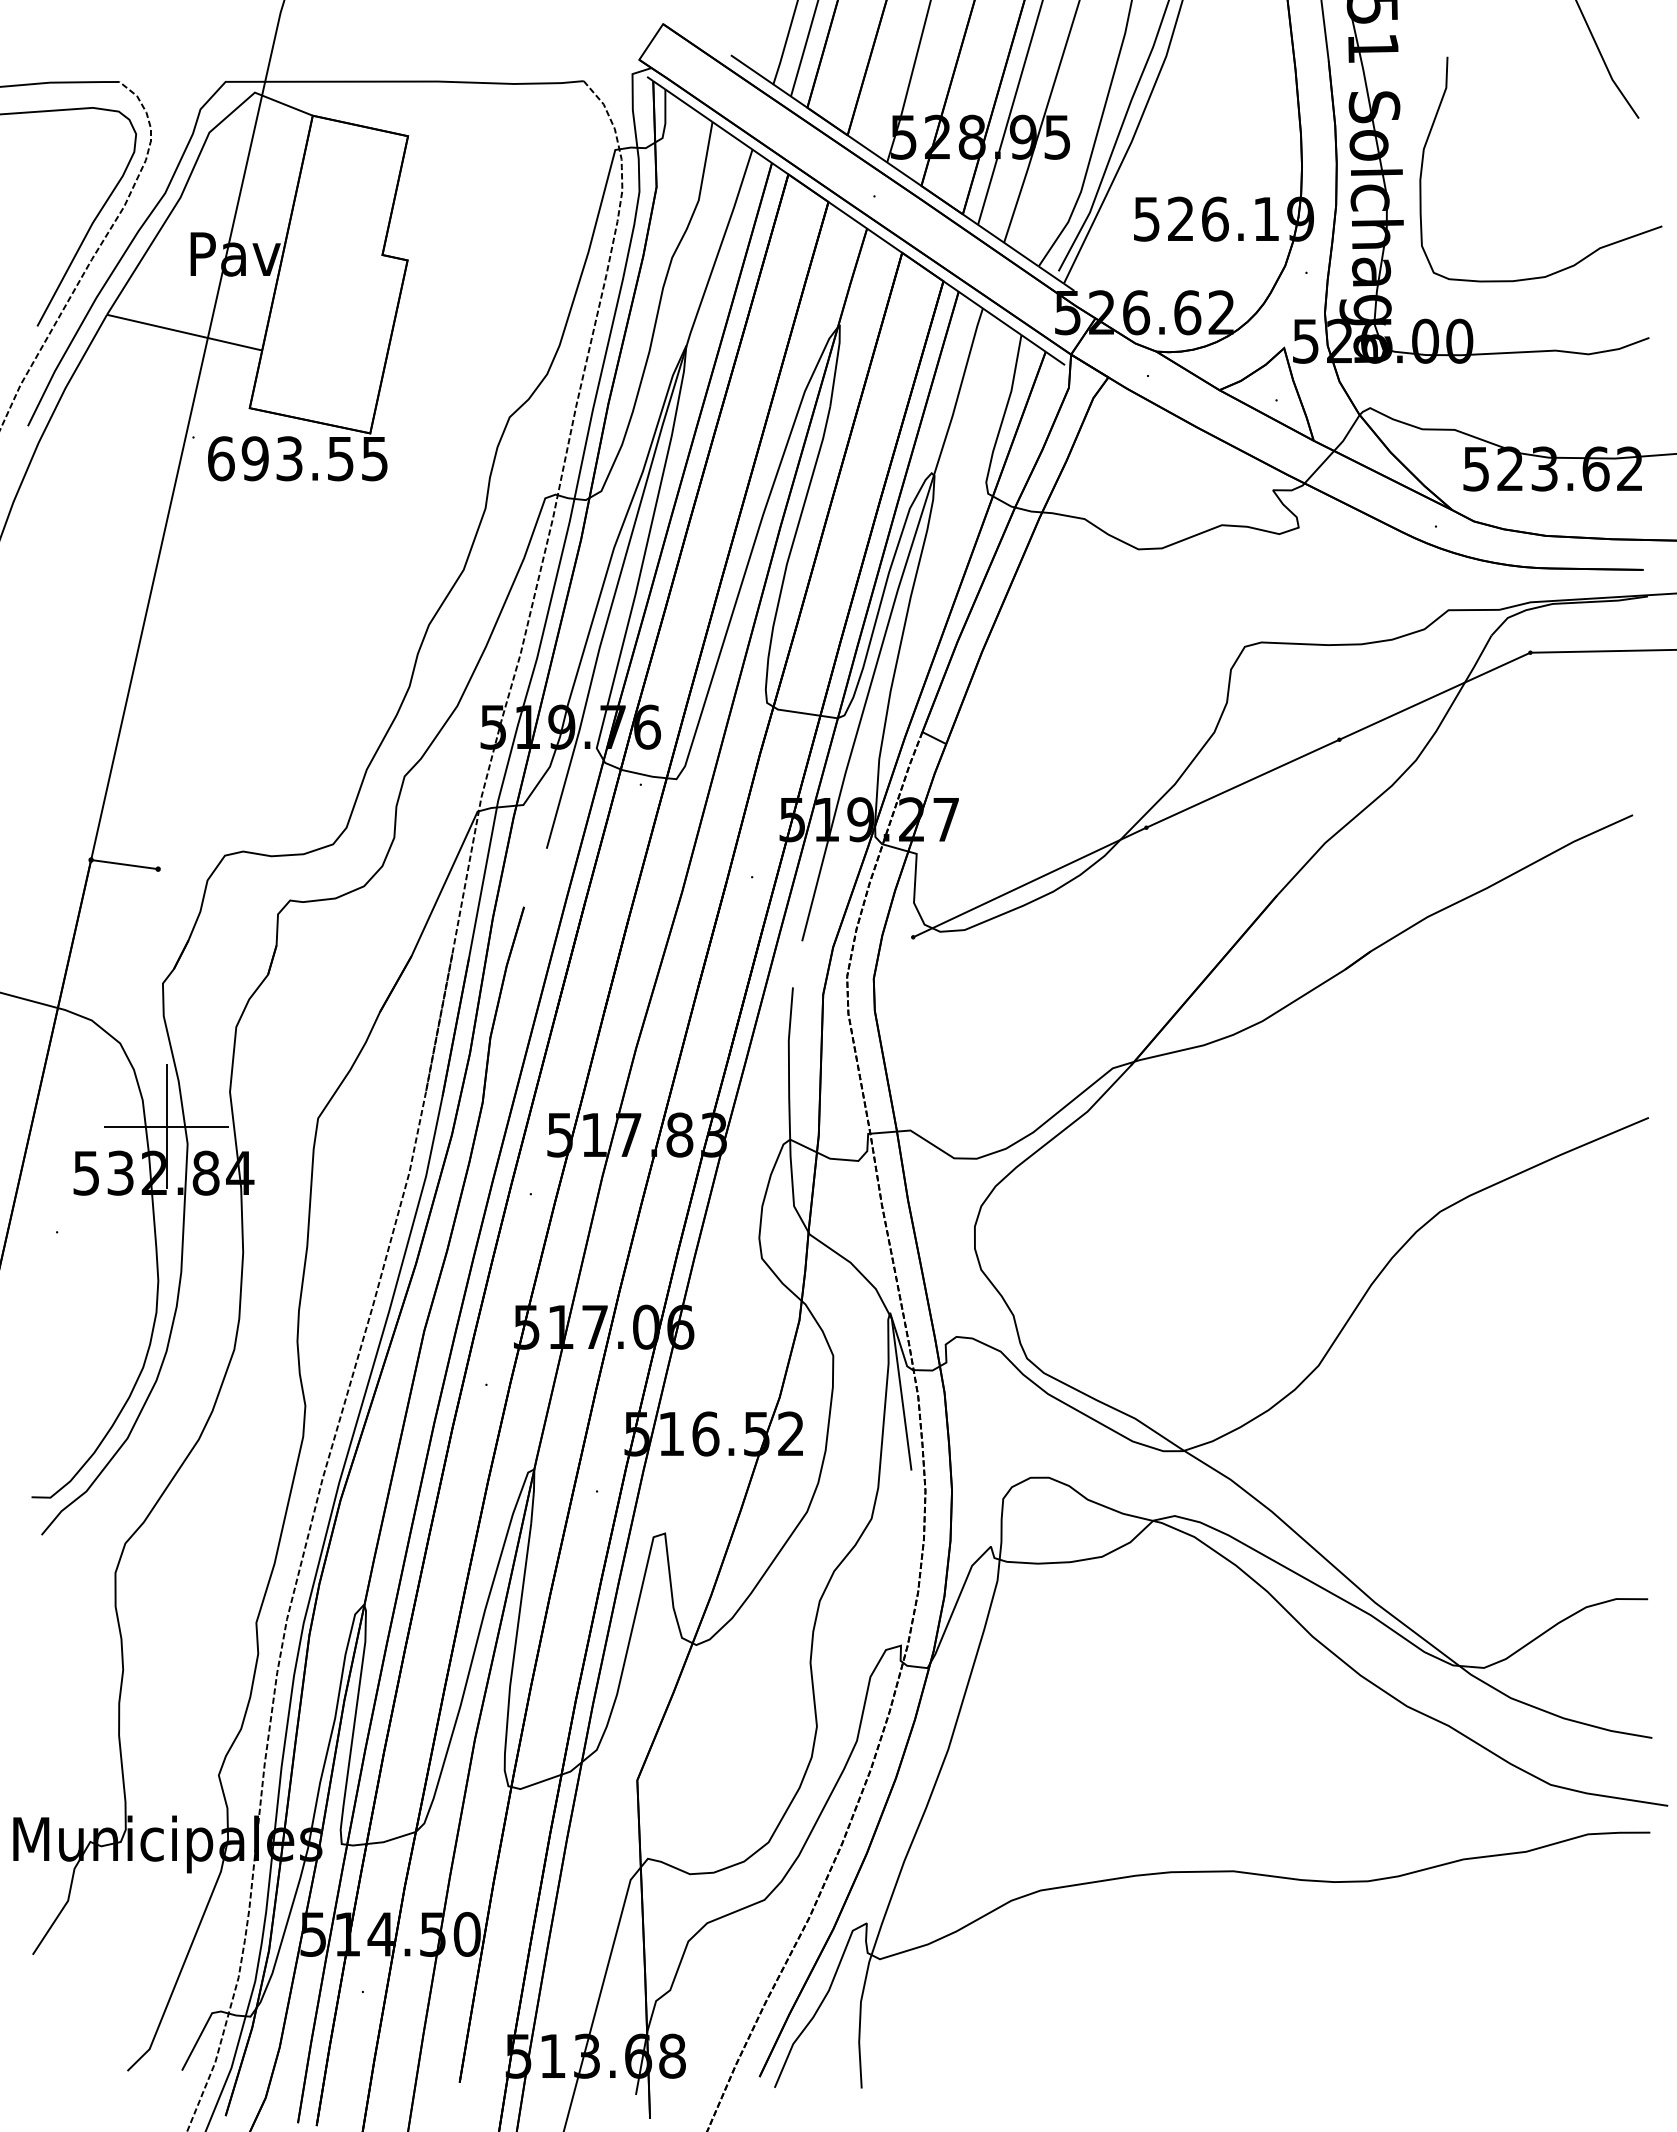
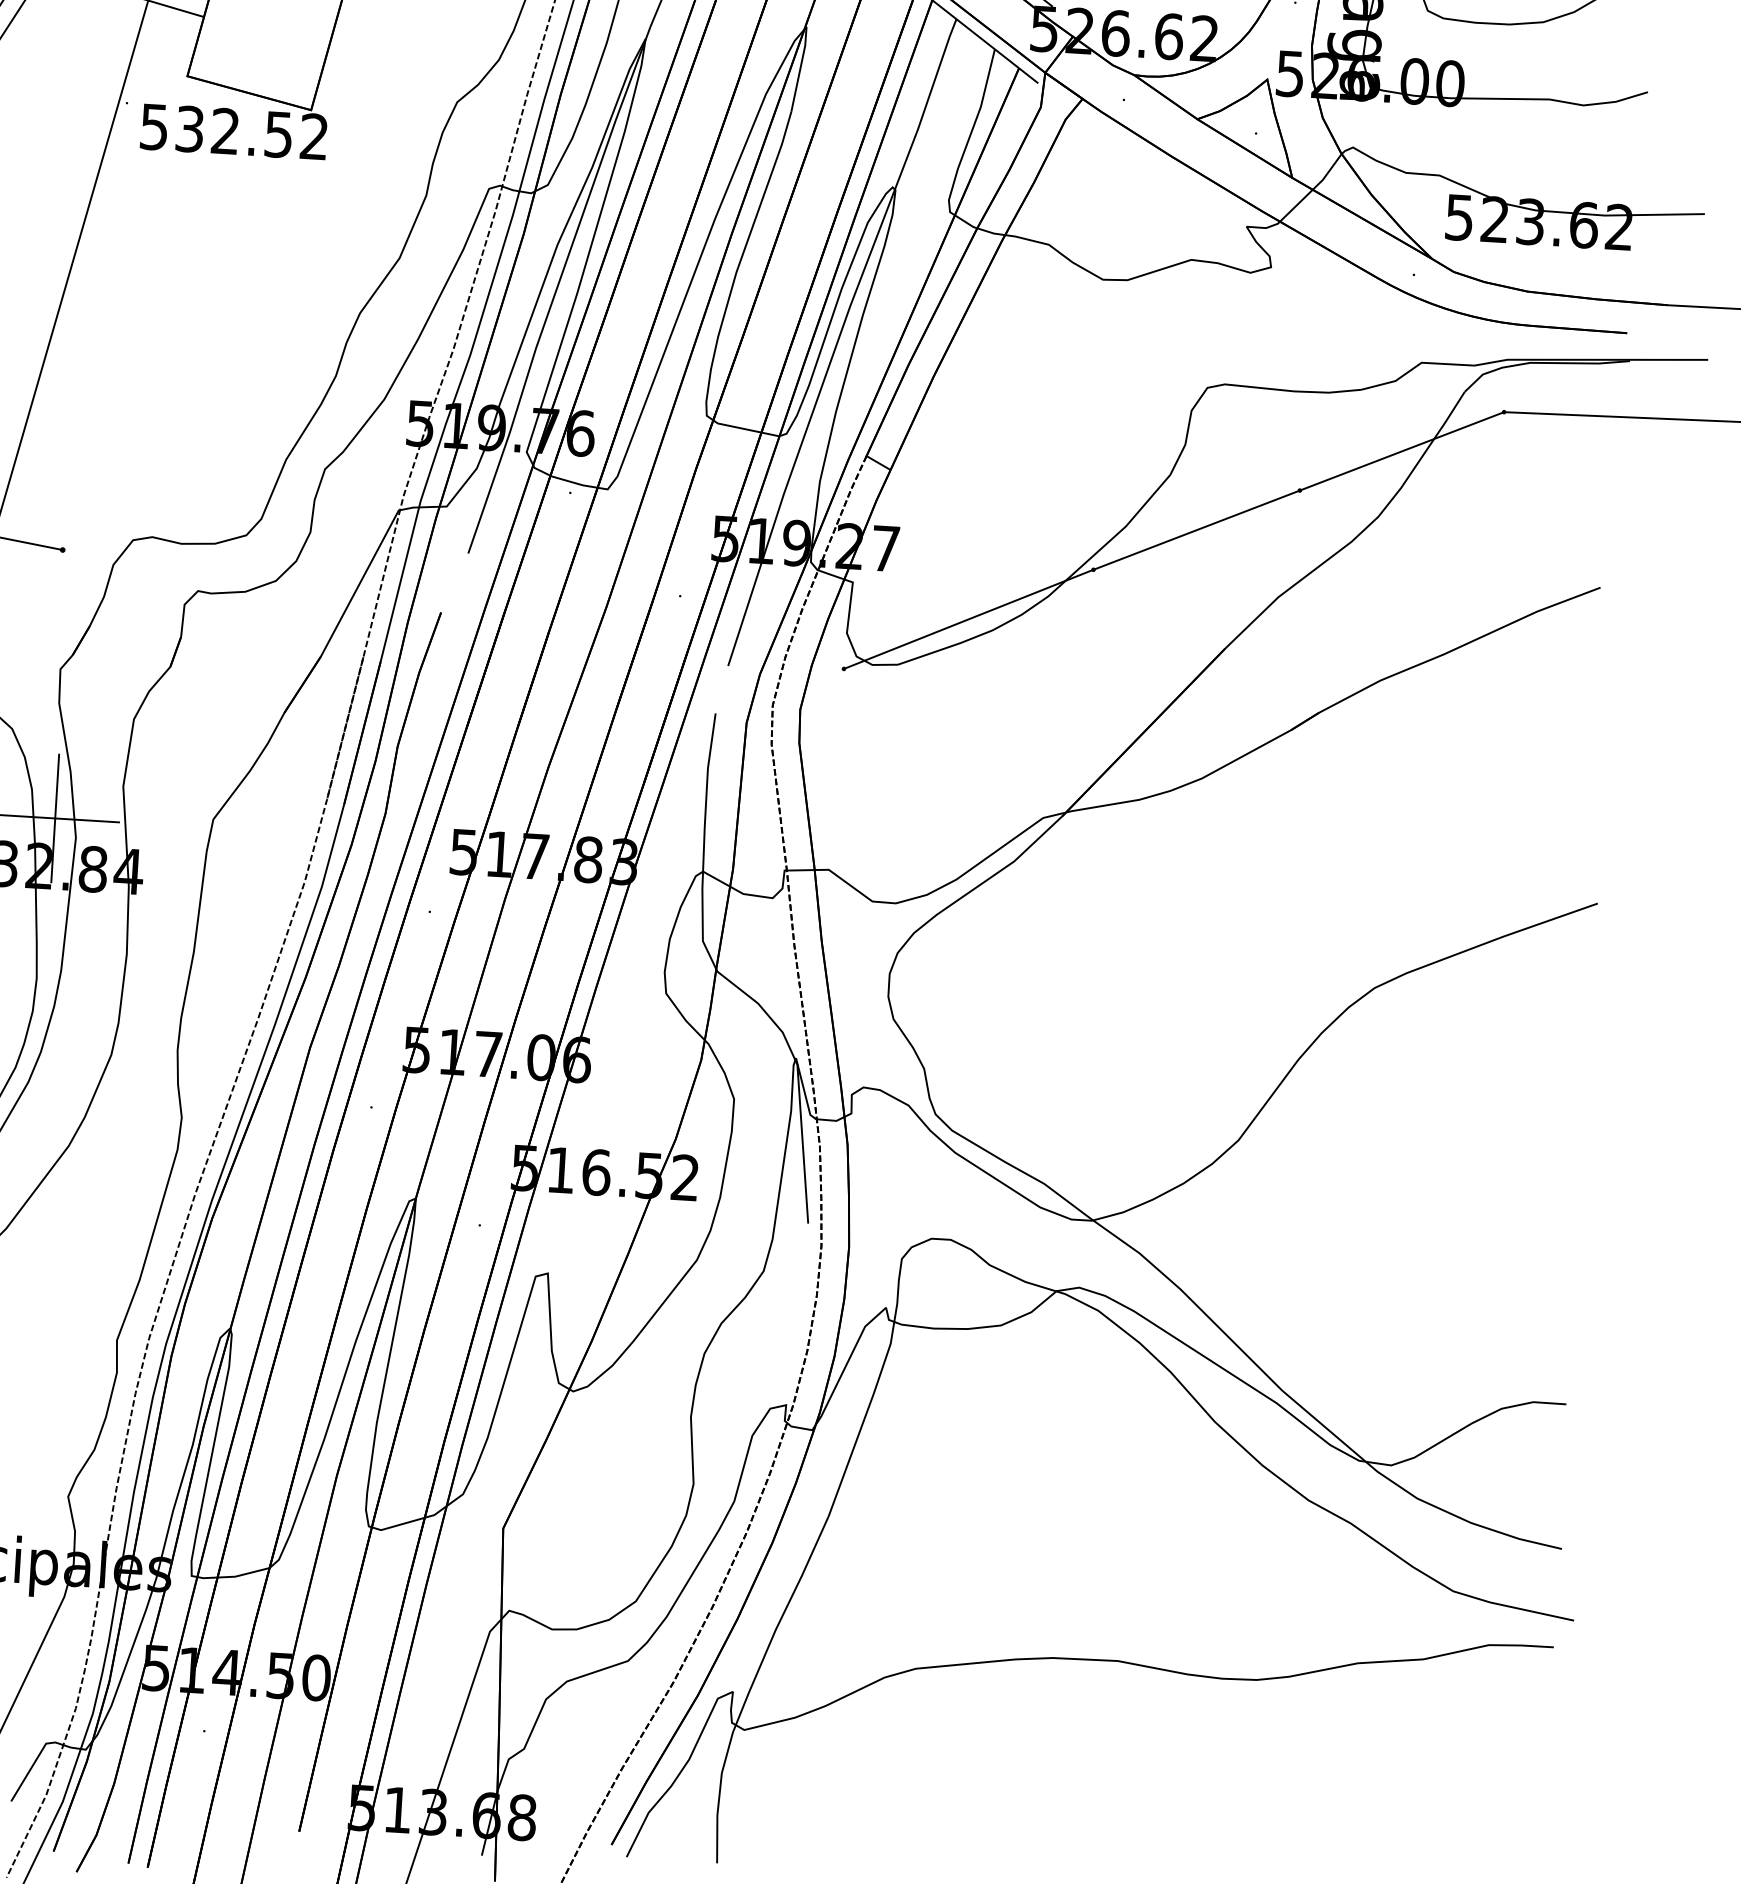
text: (297, 458) -> (233, 131), 693.55 -> 532.52

